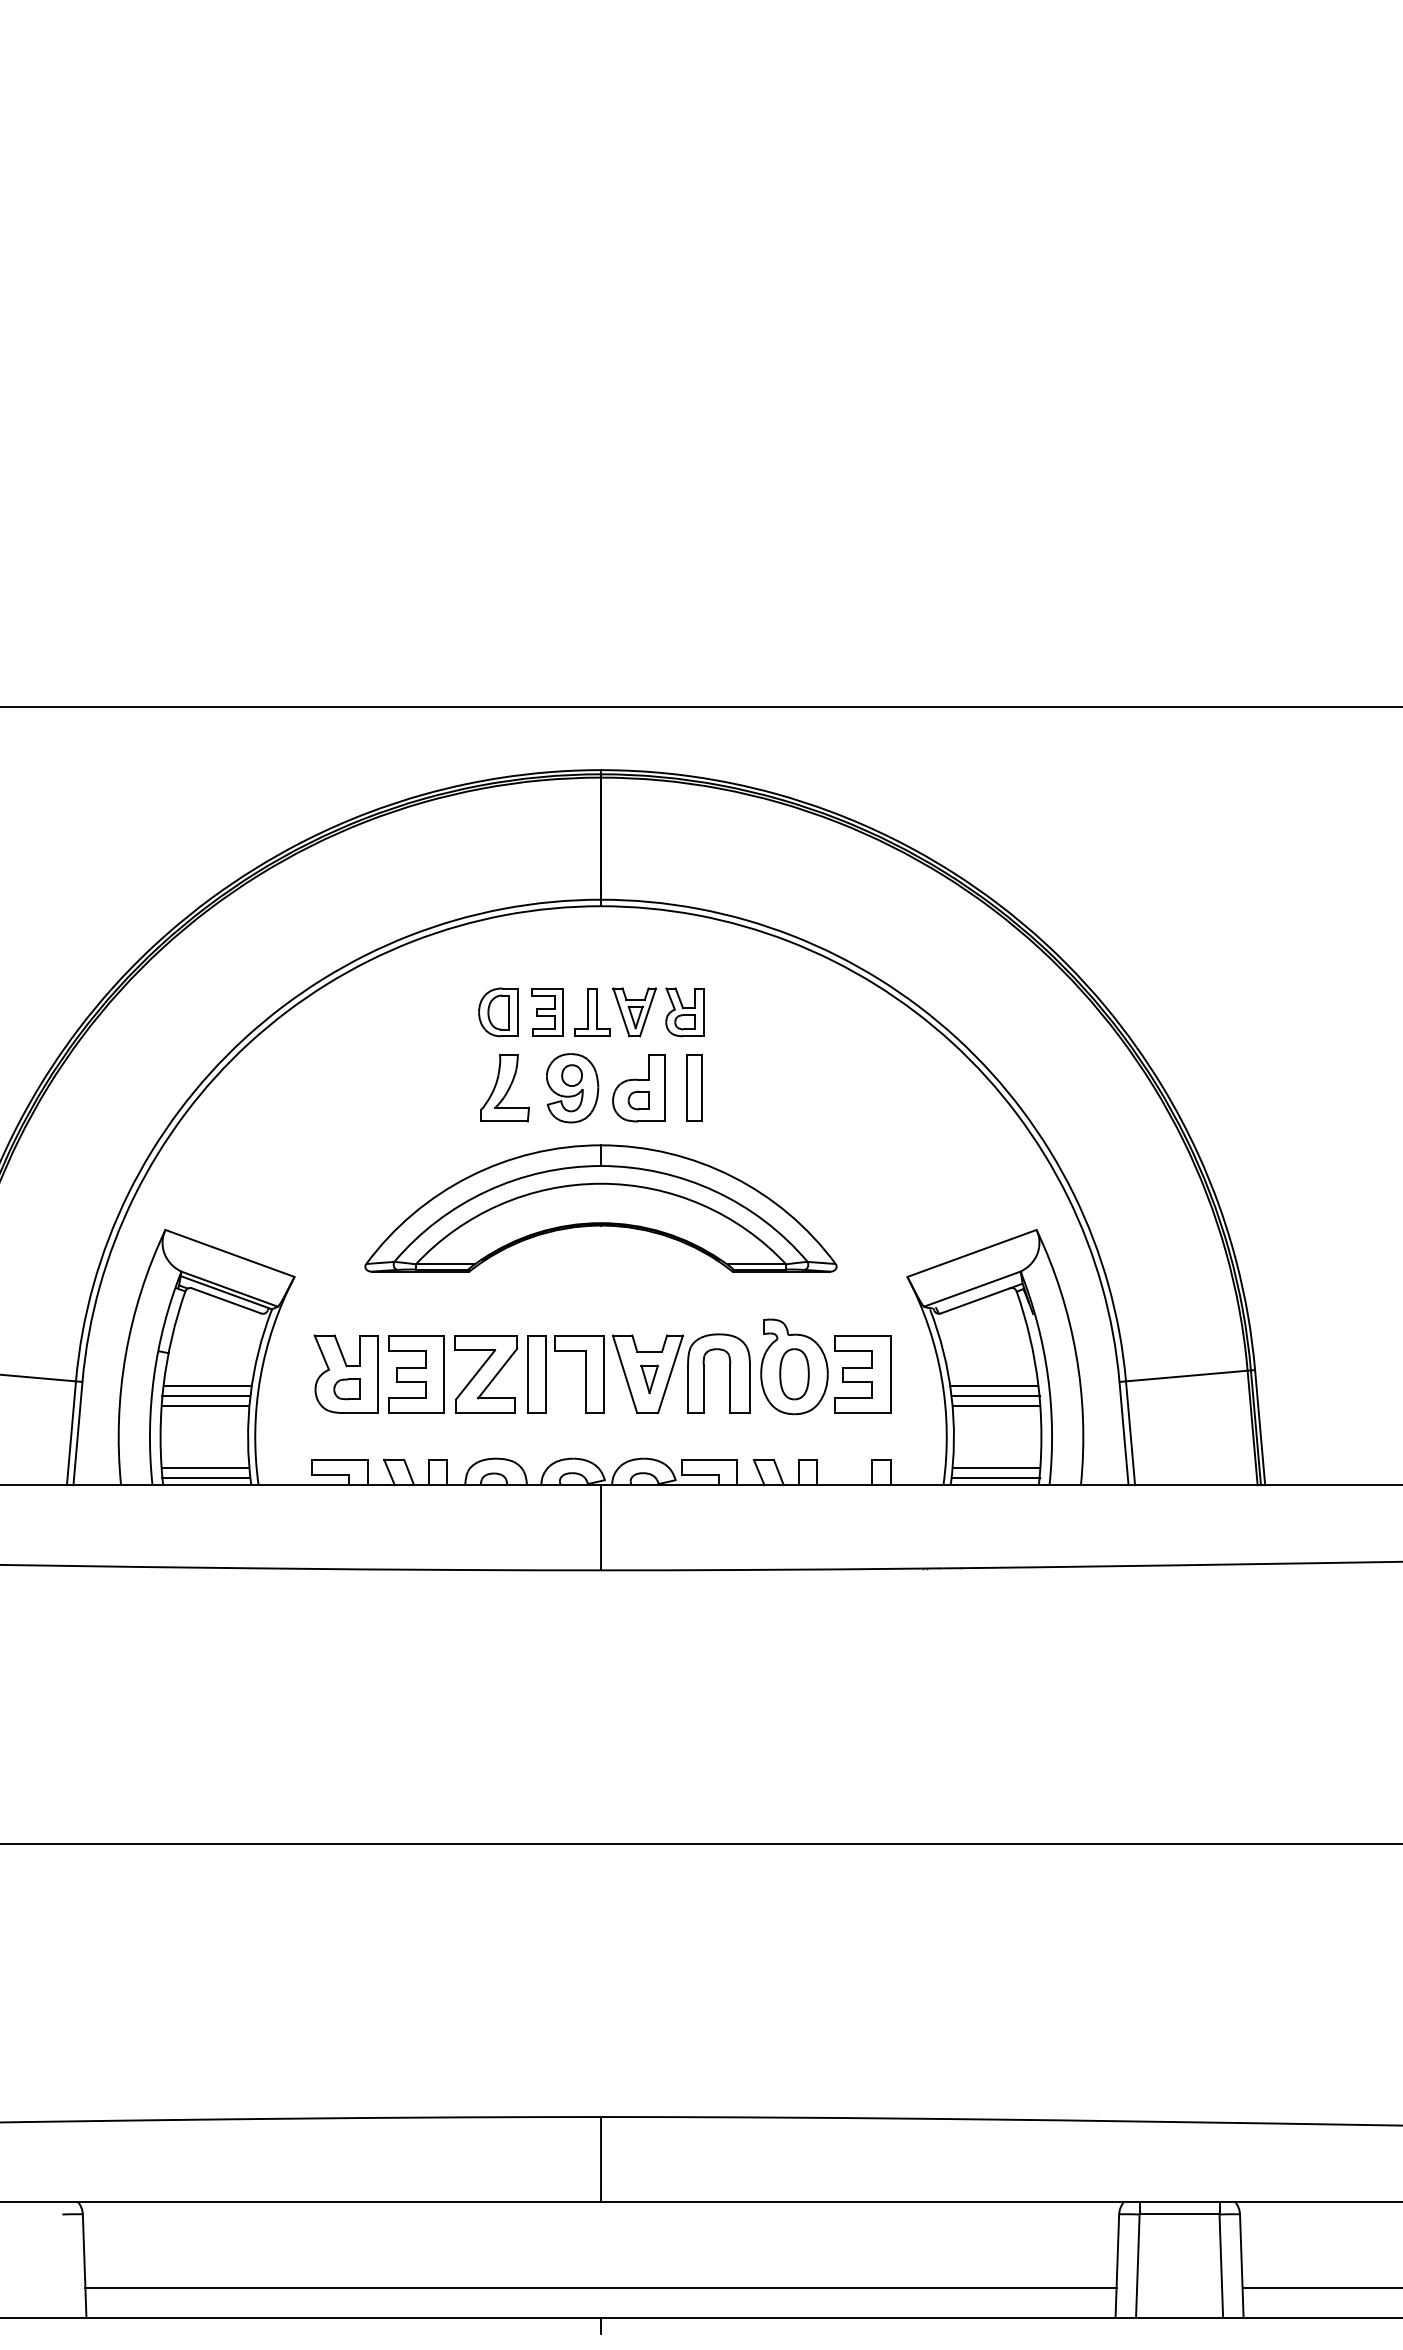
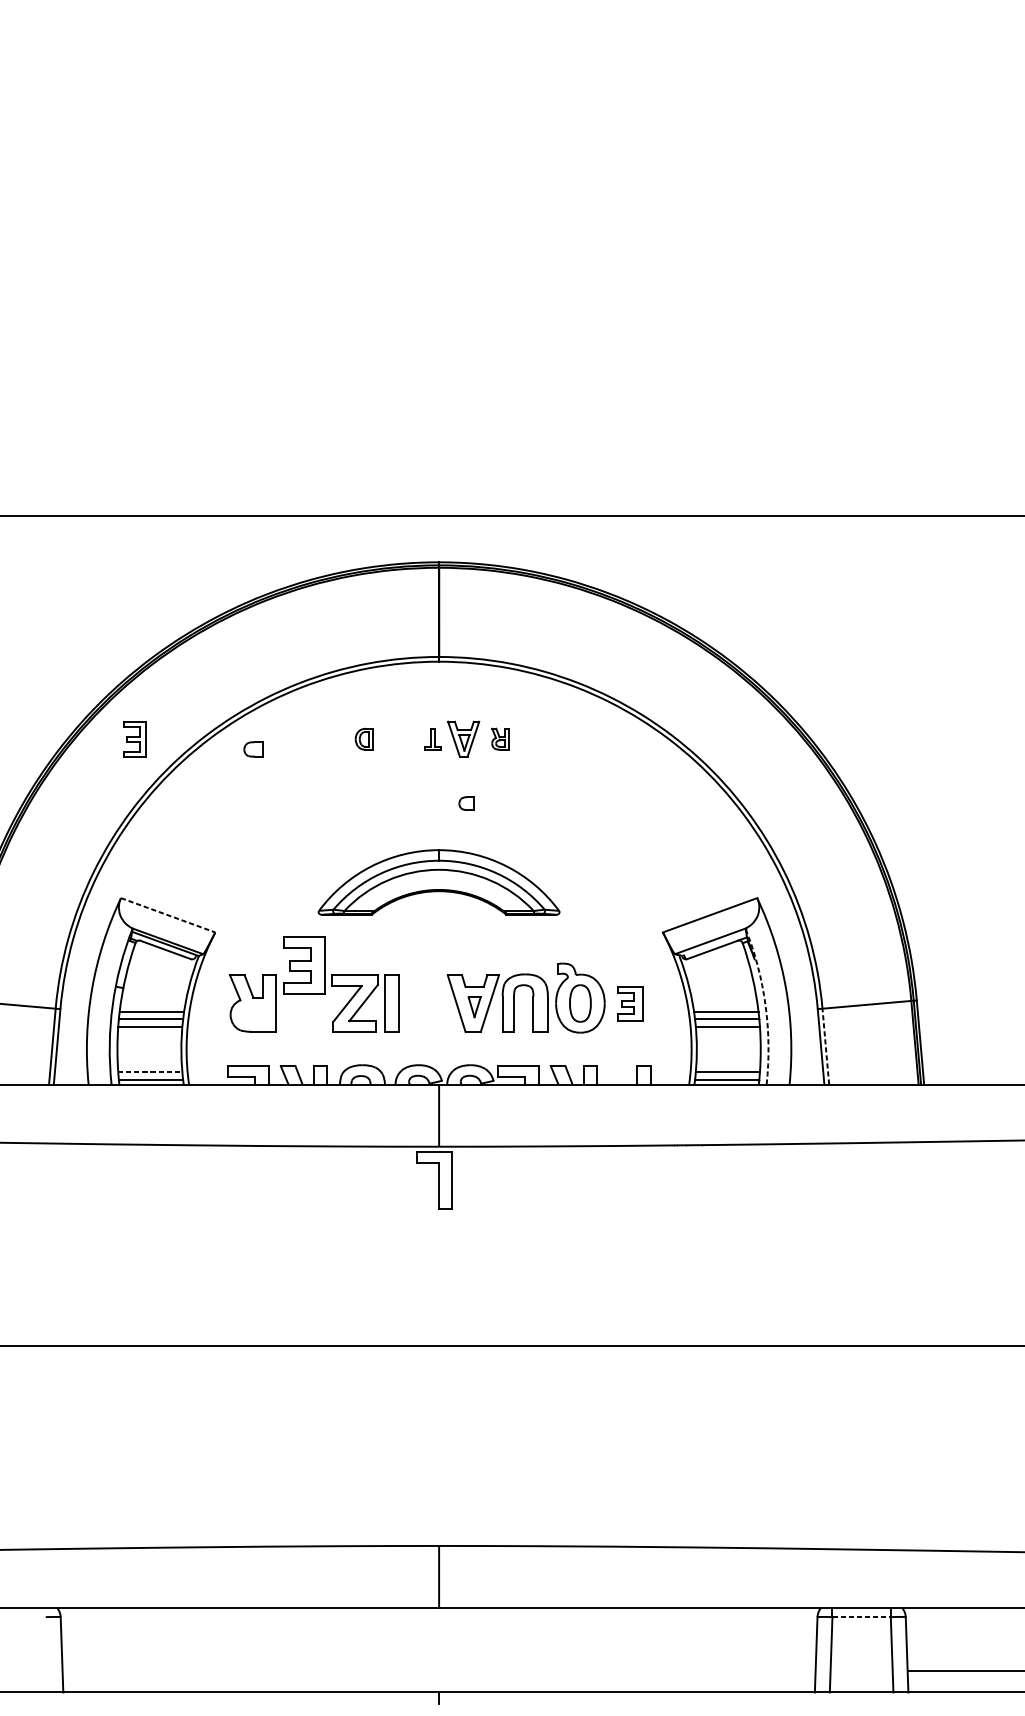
part: (498, 1012) -> (364, 739), size x0.6
part: (547, 1012) -> (134, 739), moved
part: (592, 1012) -> (432, 739), size x0.6
part: (684, 1012) -> (500, 739), size x0.6
part: (694, 1087) -> (507, 794), removed
part: (504, 1088) -> (368, 794), removed
part: (572, 1088) -> (418, 794), removed
part: (638, 1088) -> (466, 794), removed
part: (600, 1208) -> (438, 882), size x0.7
line: (230, 1253) -> (168, 915), solid -> dashed
part: (416, 1374) -> (304, 965), moved
part: (579, 1374) -> (434, 1180), moved
part: (862, 1374) -> (630, 1003), size x0.6
arc: (1048, 1376) -> (765, 1005), solid -> dashed
part: (346, 1389) -> (253, 749), moved
line: (1130, 1432) -> (825, 1046), solid -> dashed
line: (205, 1468) -> (150, 1072), solid -> dashed
line: (1179, 2214) -> (861, 1617), solid -> dashed
line: (600, 2287) -> (438, 1670), removed

